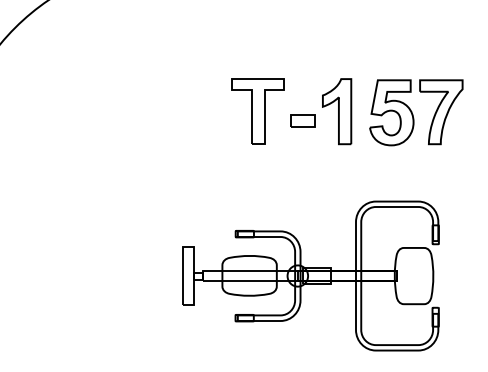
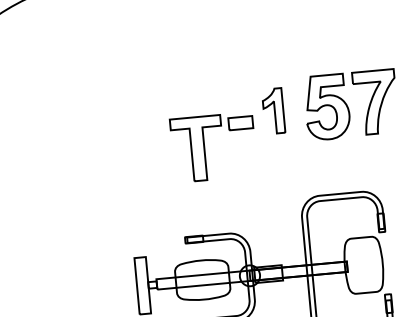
part: (257, 111) -> (197, 148), moved
part: (337, 111) -> (273, 110), size x0.7

